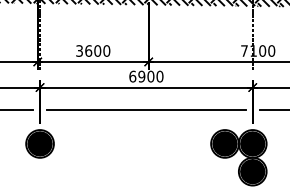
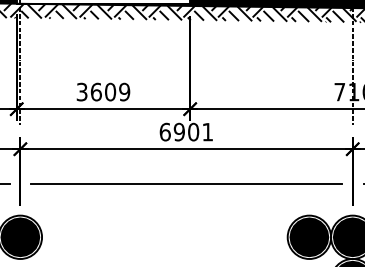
text: (106, 50) -> (124, 91), 3600 -> 3609
text: (159, 76) -> (207, 131), 6900 -> 6901

